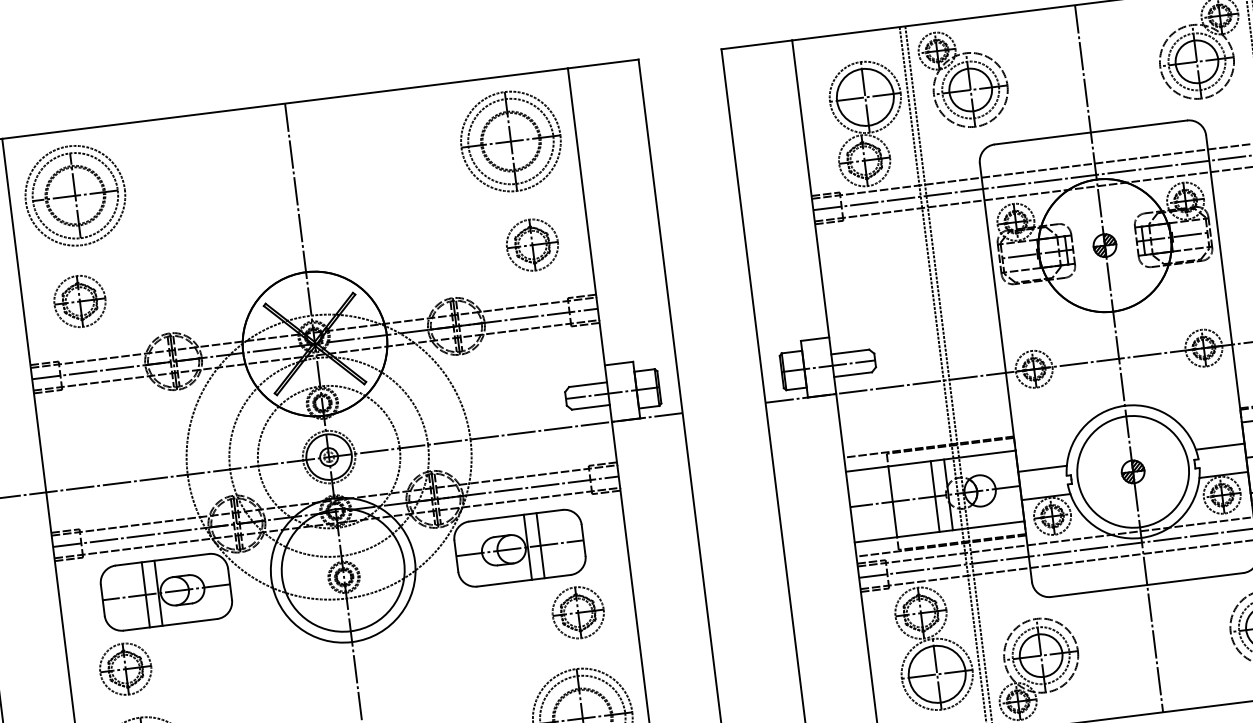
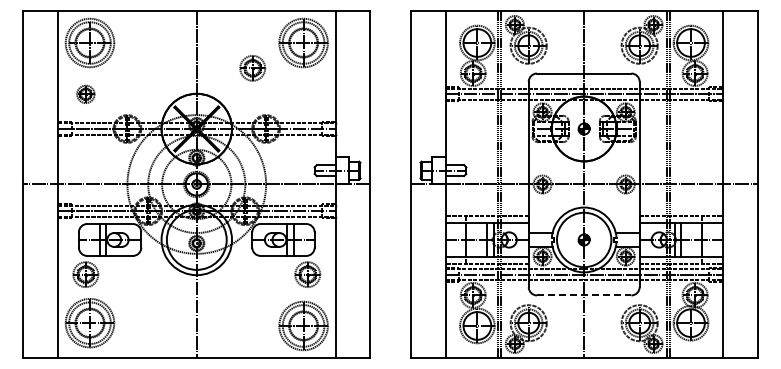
part: (531, 245) -> (252, 68), moved
part: (79, 301) -> (85, 94), size x0.7
line: (1147, 585) -> (584, 295), solid -> dashed

